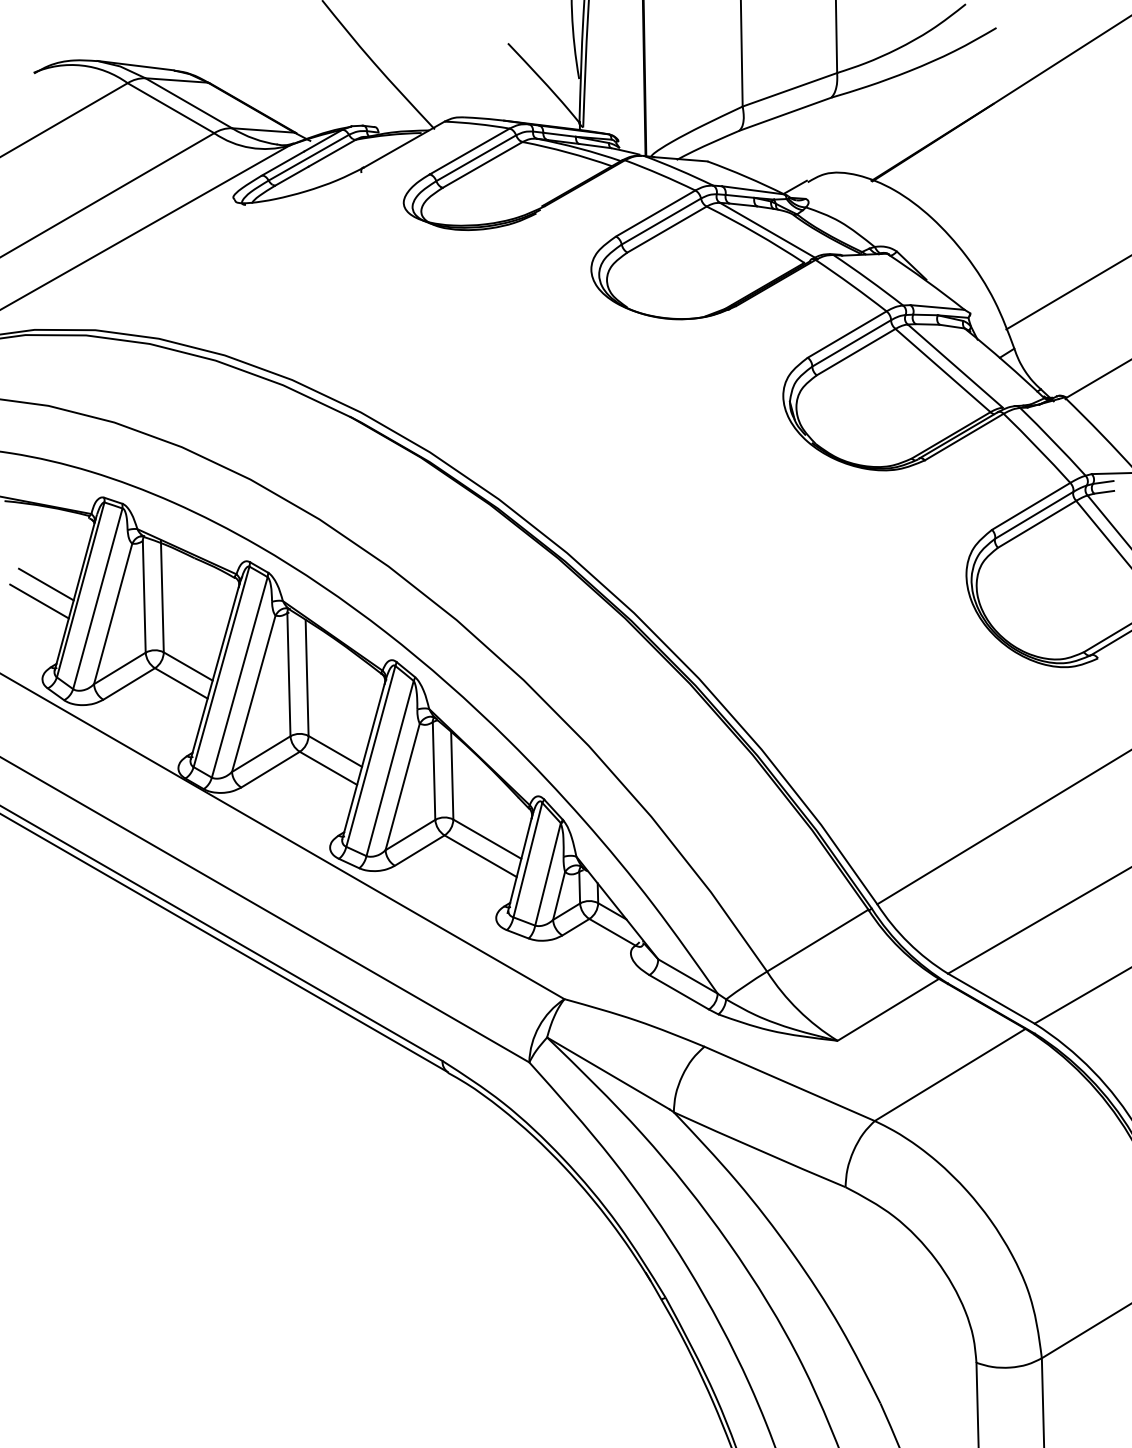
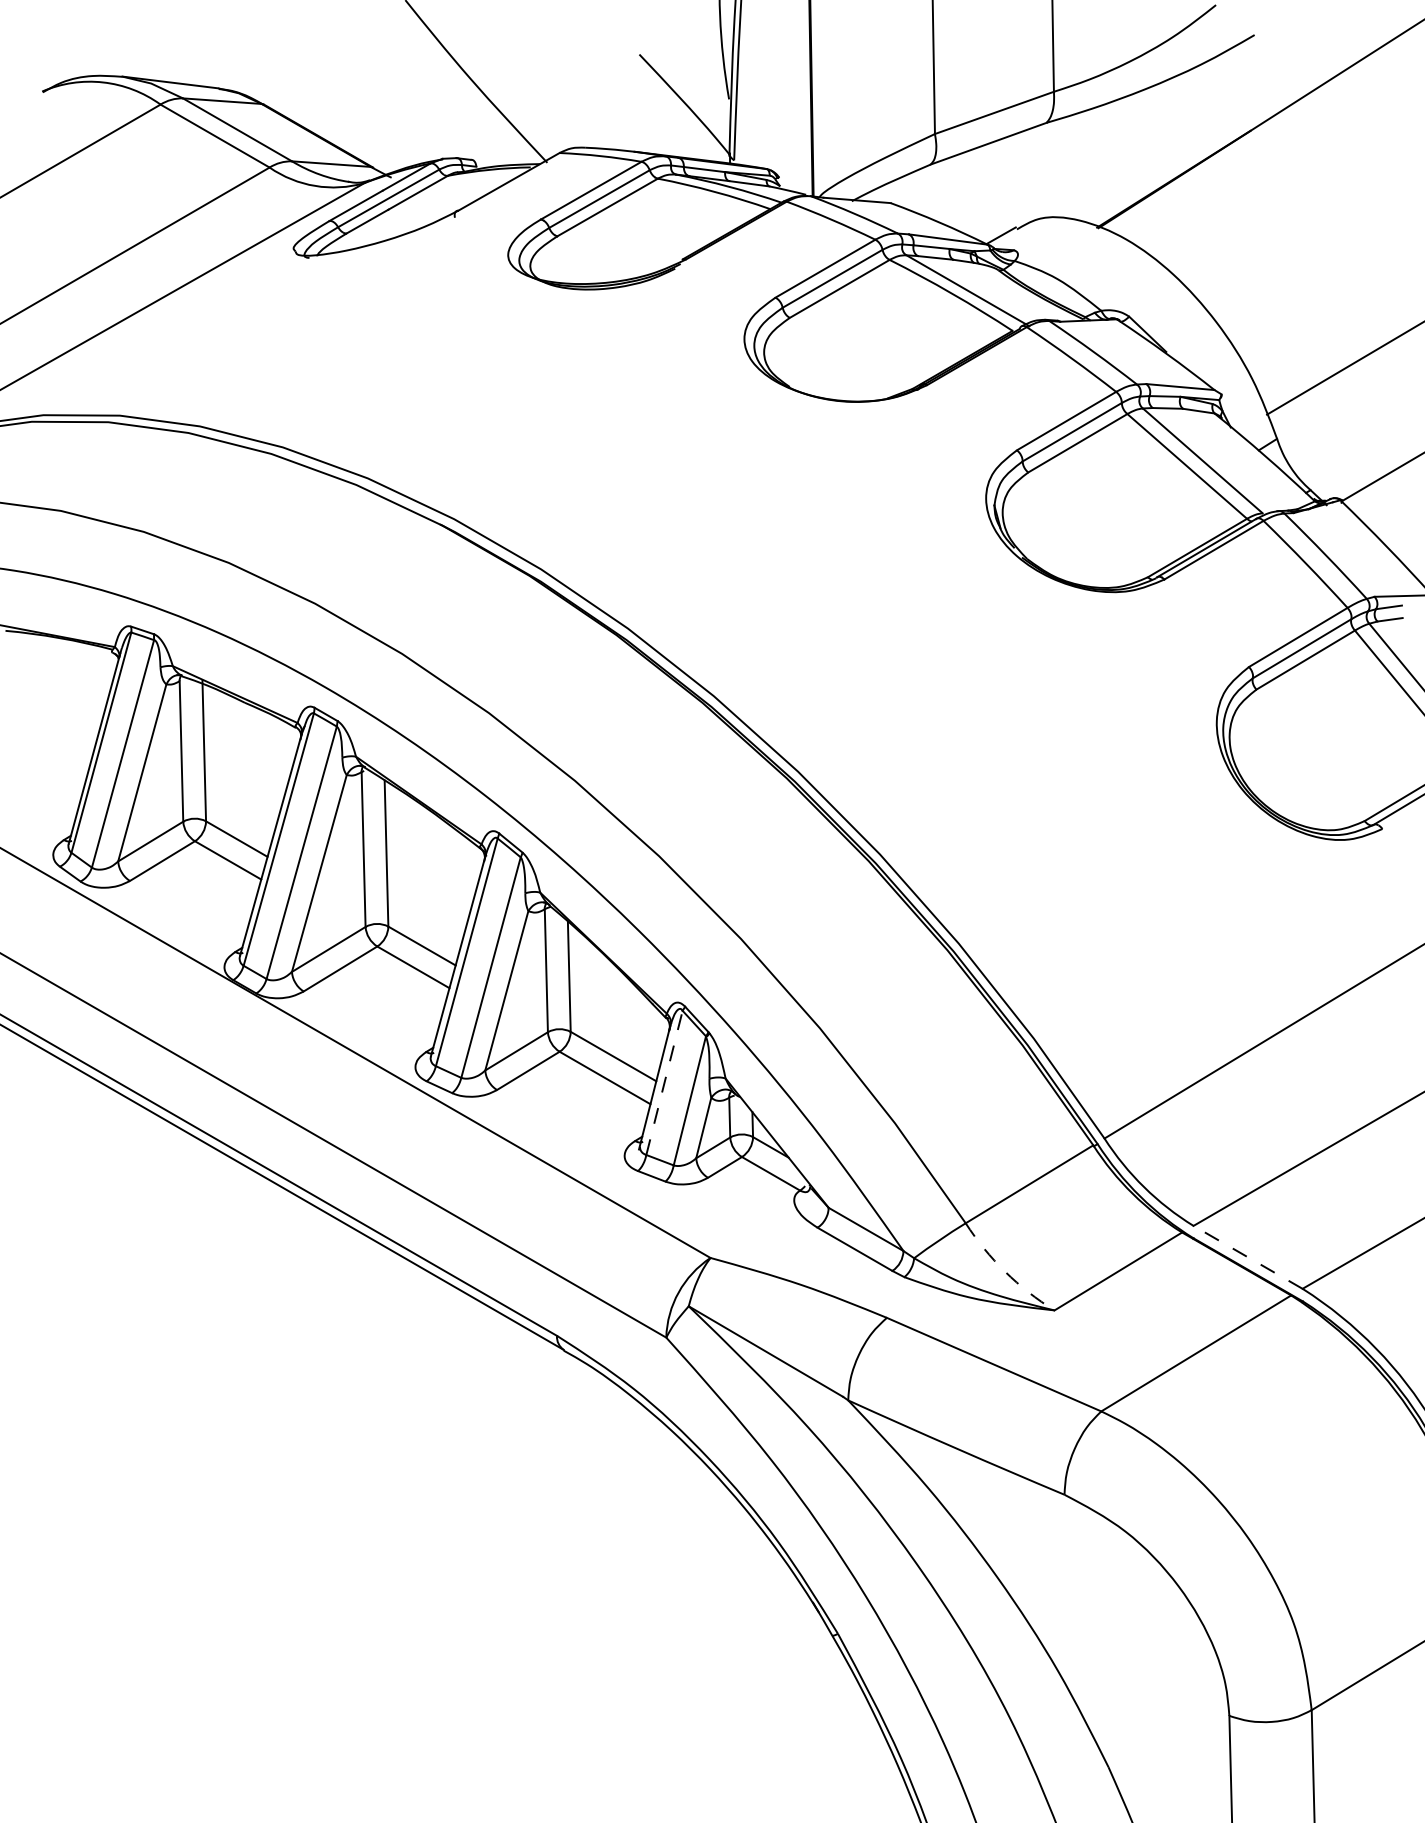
line: (46, 584) -> (58, 735), removed
line: (39, 601) -> (49, 757), removed
line: (528, 859) -> (665, 1082), solid -> dashed
line: (991, 998) -> (1248, 1257), solid -> dashed
arc: (798, 1010) -> (1005, 1272), solid -> dashed

